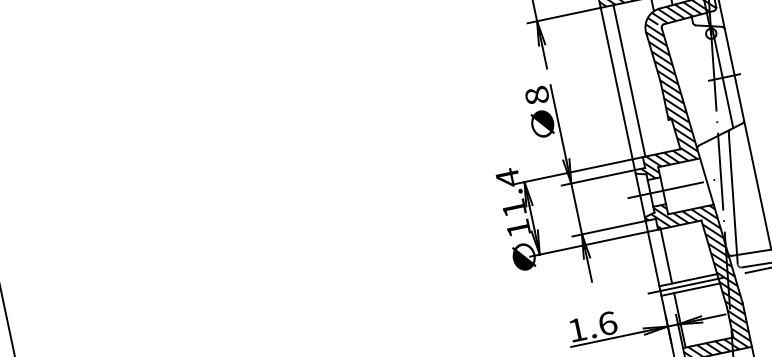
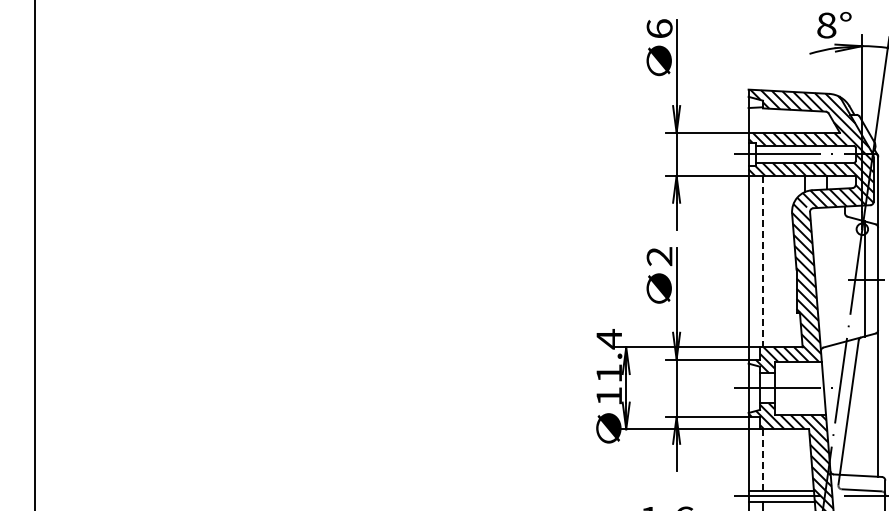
line: (628, 80) -> (762, 261), solid -> dashed
text: (536, 95) -> (659, 256), 8 -> 2
line: (666, 256) -> (762, 460), solid -> dashed

